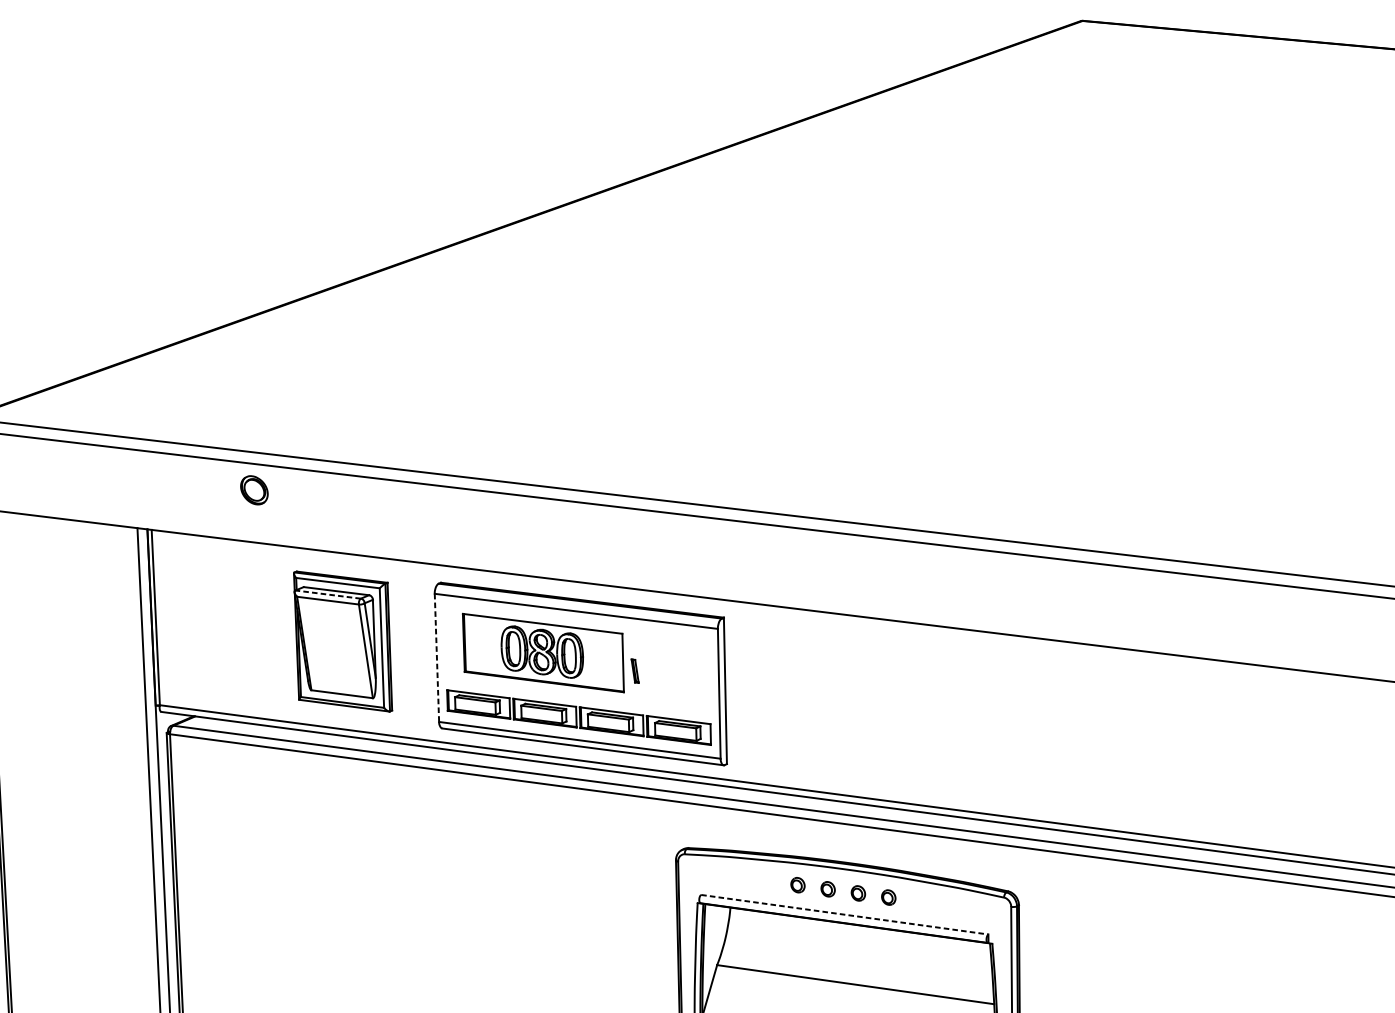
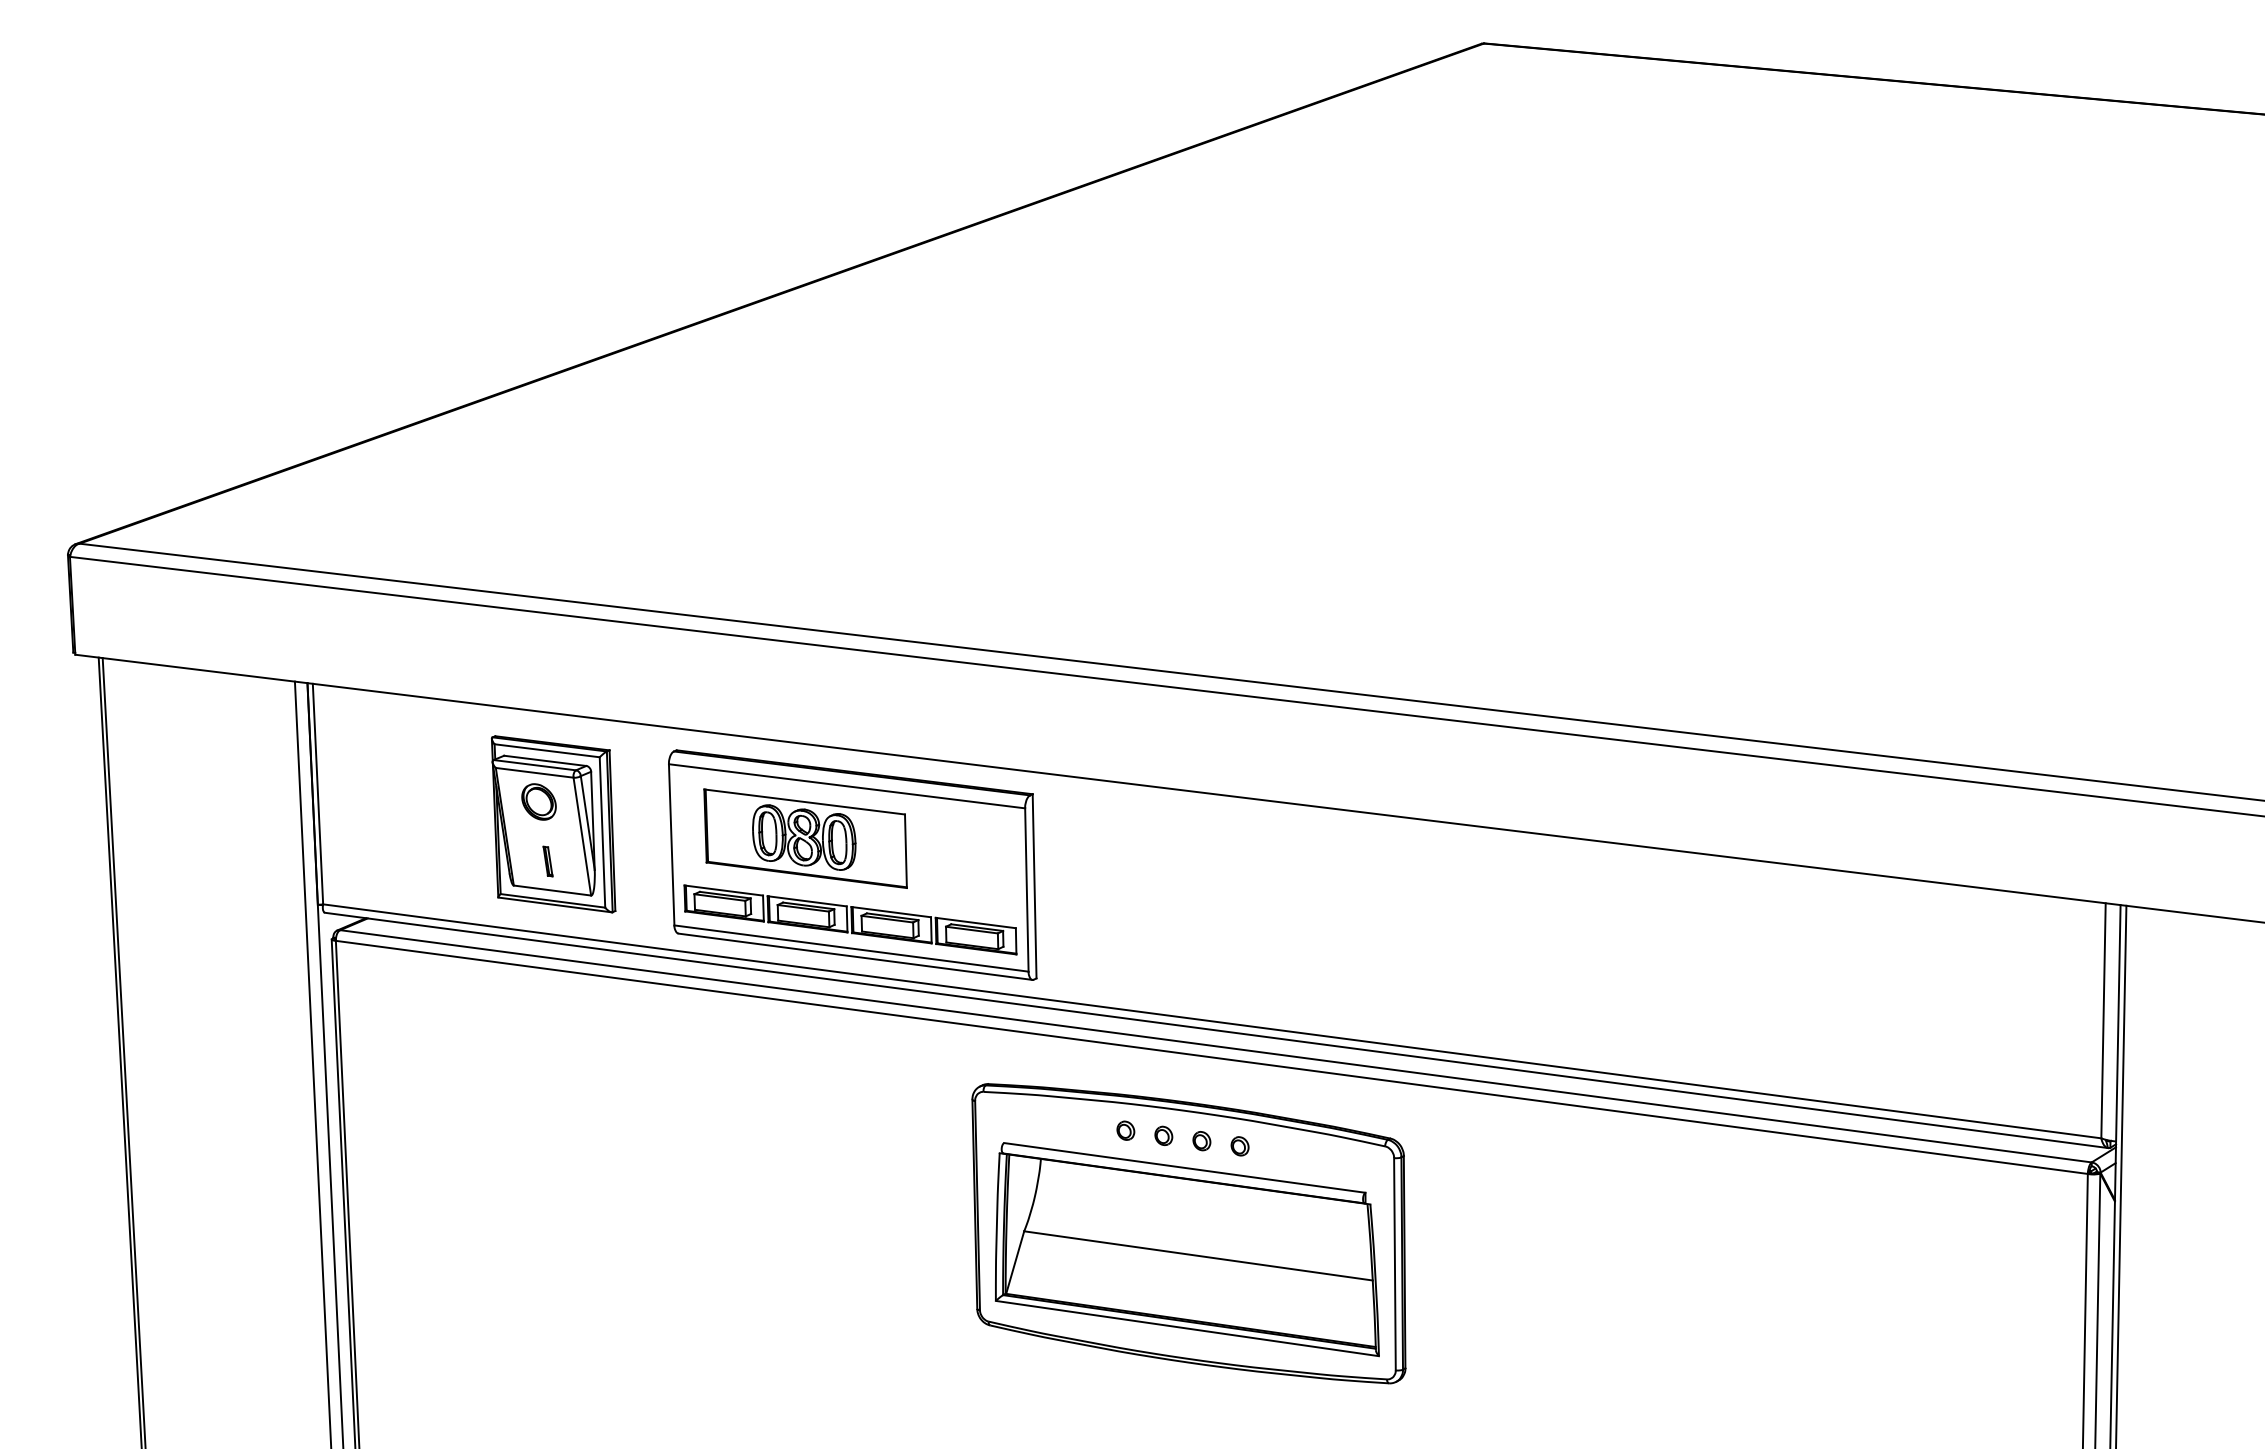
part: (253, 489) -> (538, 801), moved
line: (327, 594) -> (534, 765), dashed -> solid
line: (436, 657) -> (671, 844), dashed -> solid
part: (634, 671) -> (547, 861), moved
line: (845, 914) -> (1185, 1167), dashed -> solid

